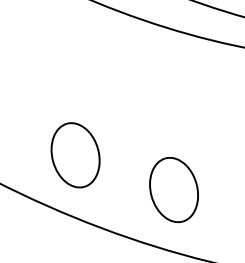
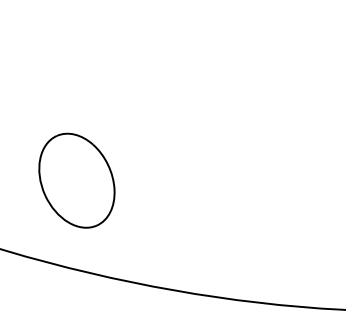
part: (173, 189) -> (229, 208), removed

